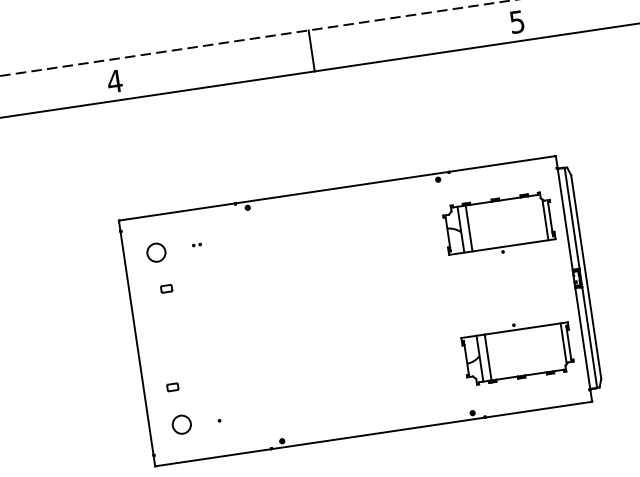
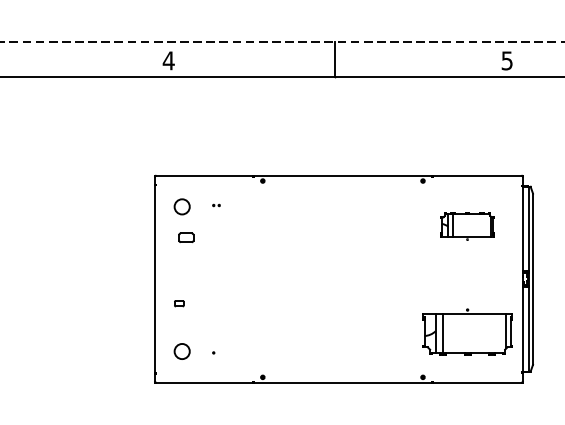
part: (499, 225) -> (467, 226), size x0.6
part: (165, 288) -> (185, 237), size x1.6
part: (173, 387) -> (179, 303), moved

